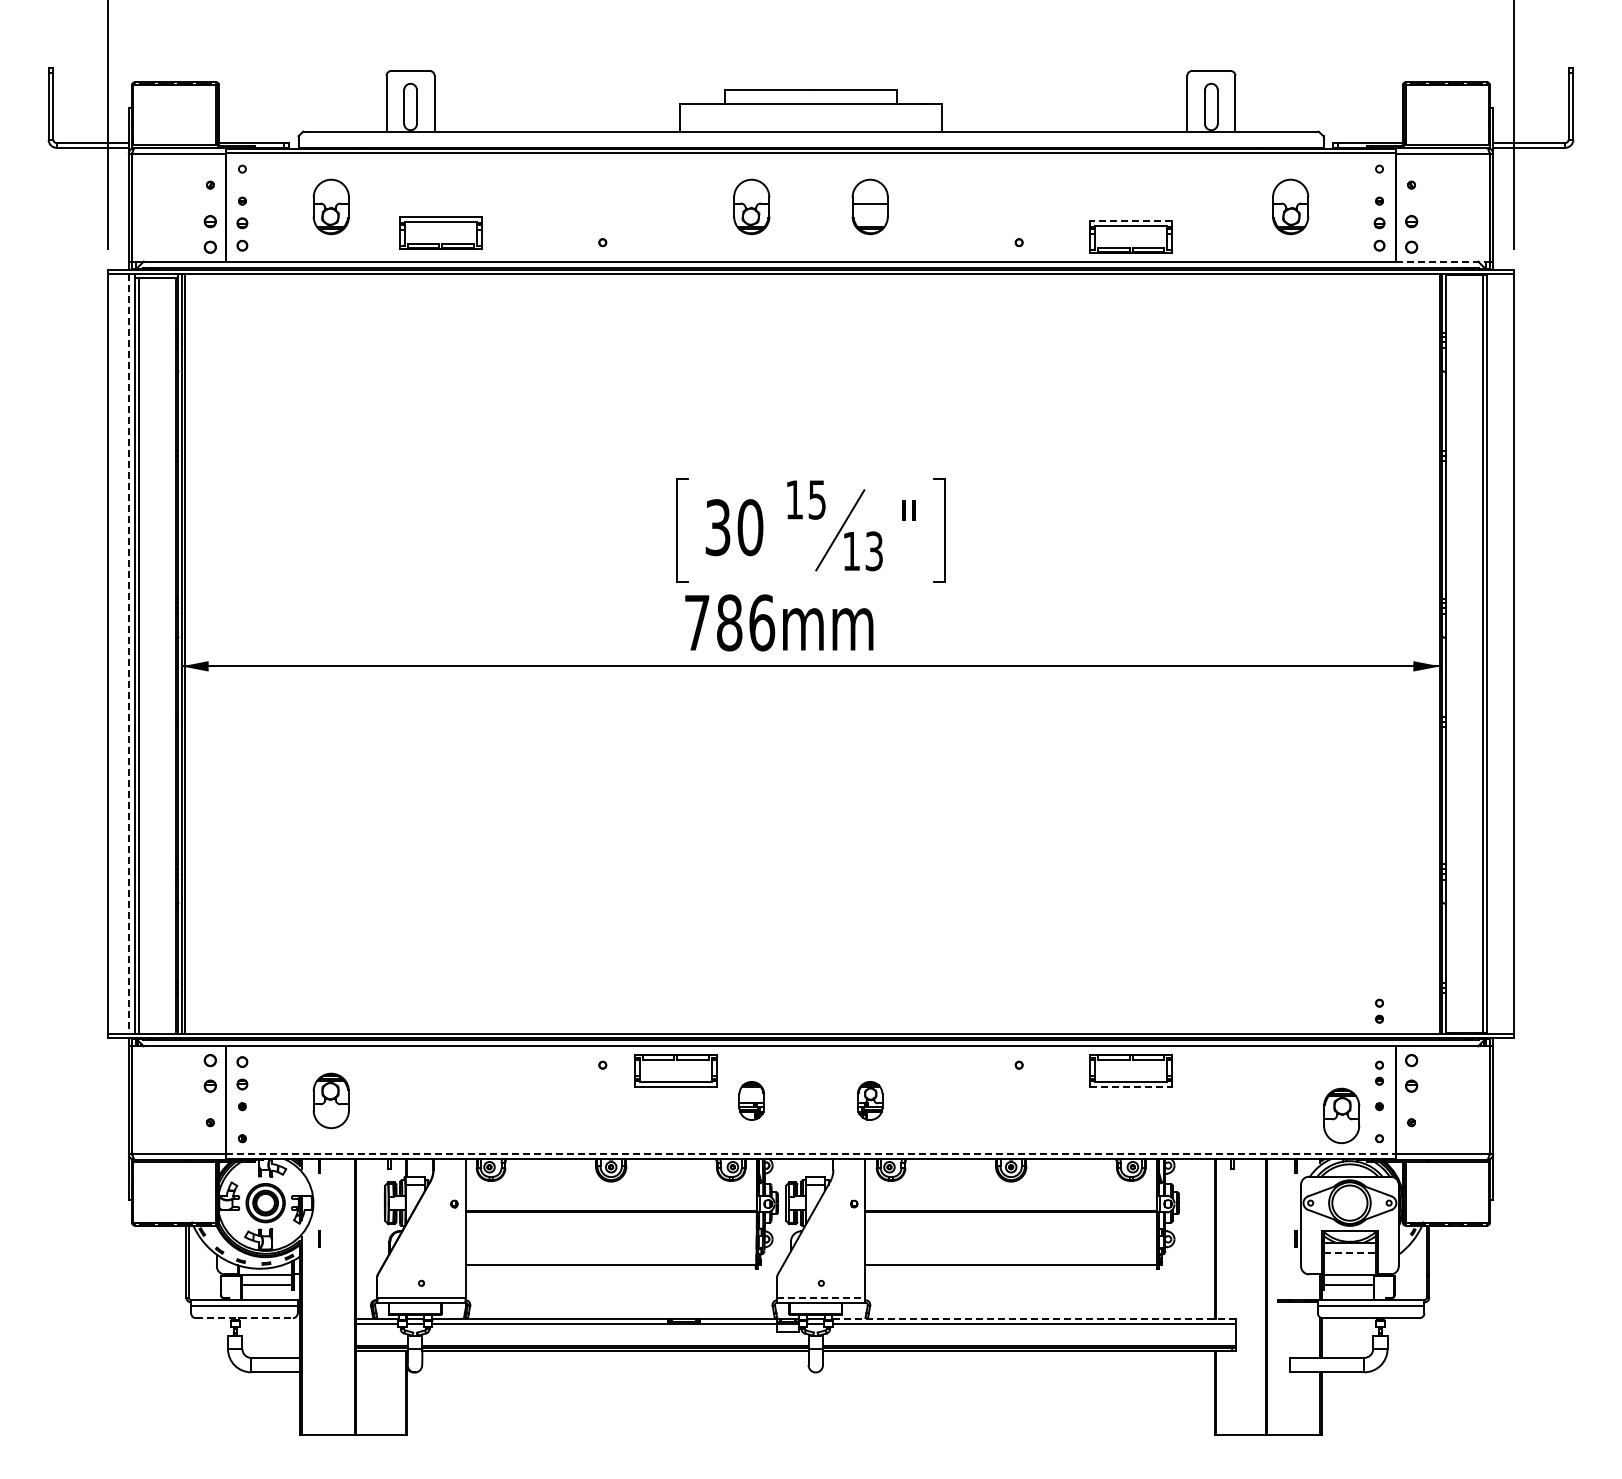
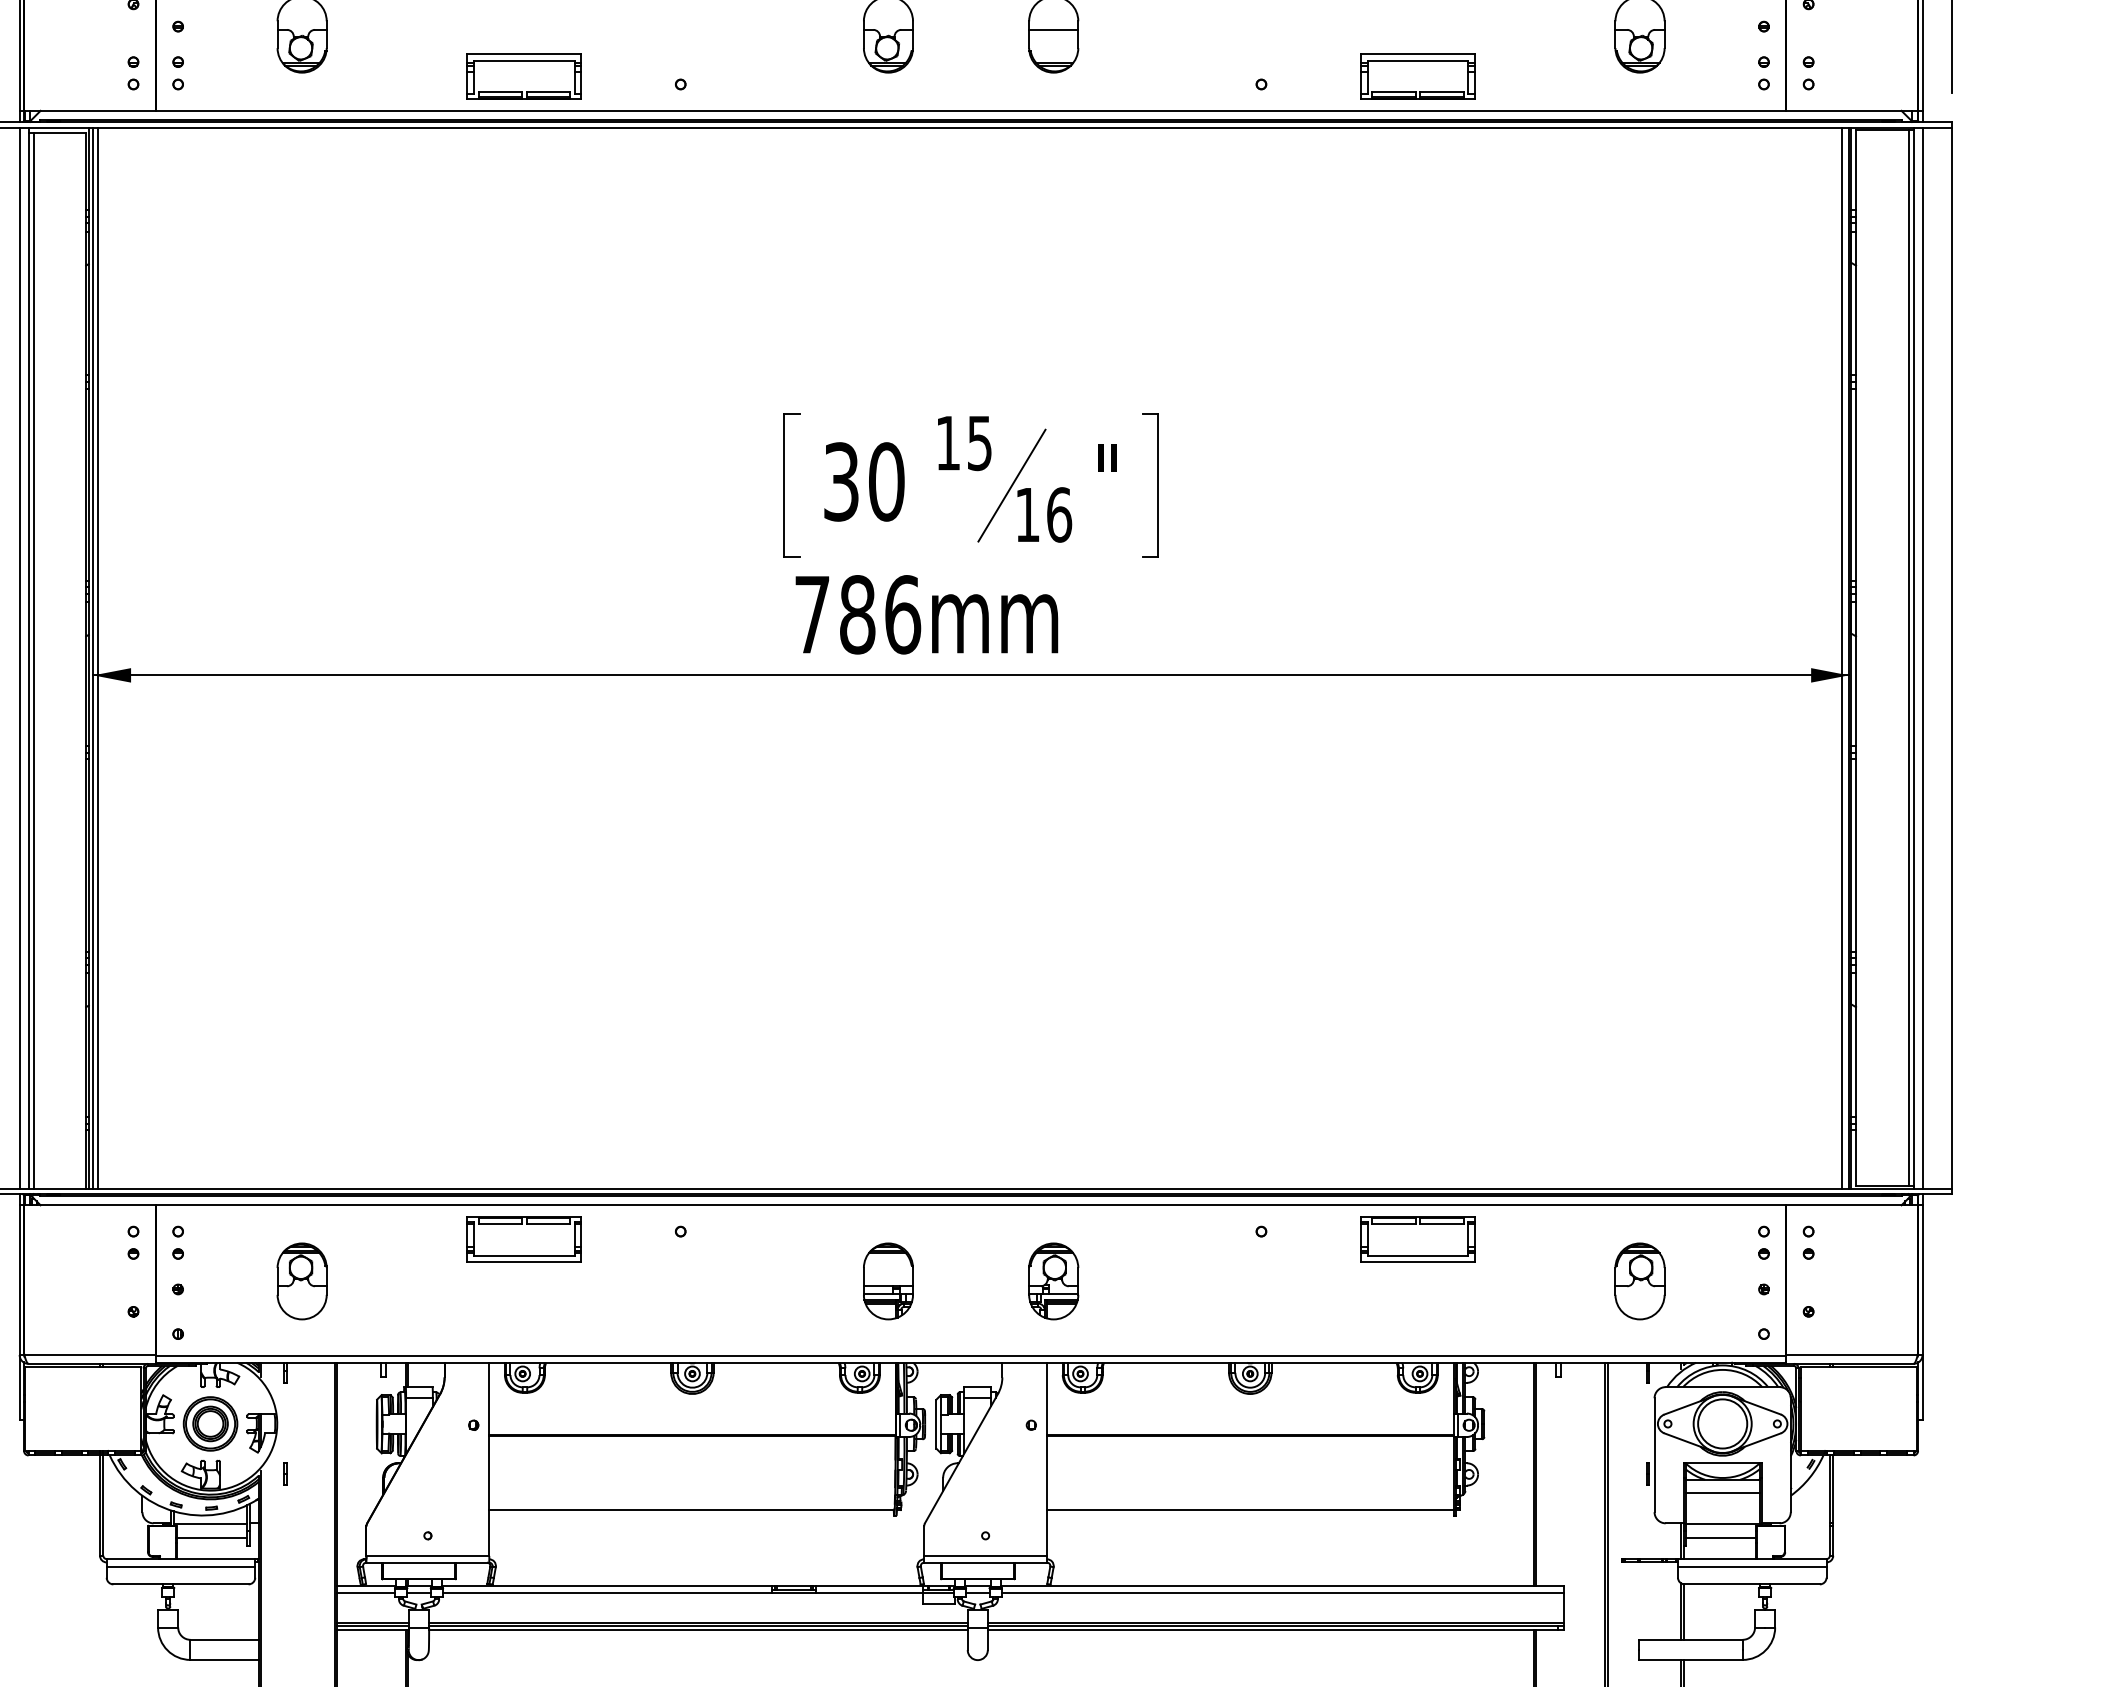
line: (1131, 220) -> (1418, 53), dashed -> solid
part: (440, 232) -> (524, 75), moved
part: (210, 234) -> (133, 73), size x0.62
part: (242, 234) -> (178, 73), size x0.71
part: (1379, 234) -> (1763, 73), size x0.71
part: (1411, 234) -> (1808, 73), size x0.62
line: (1443, 261) -> (1853, 110), dashed -> solid
text: (874, 551) -> (1059, 515), 13 -> 16
line: (1435, 653) -> (1842, 657), added
line: (1493, 653) -> (1922, 657), added
line: (128, 654) -> (19, 658), dashed -> solid
part: (1379, 1010) -> (1763, 1155), removed
part: (675, 1070) -> (524, 1238), moved
part: (210, 1072) -> (133, 1241), size x0.62
part: (242, 1072) -> (178, 1241), size x0.71
part: (1411, 1072) -> (1808, 1241), size x0.62
line: (1131, 1087) -> (1418, 1262), dashed -> solid
part: (751, 1100) -> (888, 1280), size x1.43
part: (869, 1100) -> (1052, 1280), size x1.43
part: (1341, 1115) -> (1639, 1280), moved
line: (811, 1154) -> (971, 1356), dashed -> solid
line: (1350, 1252) -> (1723, 1492), dashed -> solid
line: (821, 1297) -> (985, 1555), dashed -> solid
line: (244, 1318) -> (181, 1584), dashed -> solid
line: (1033, 1319) -> (1281, 1586), dashed -> solid

